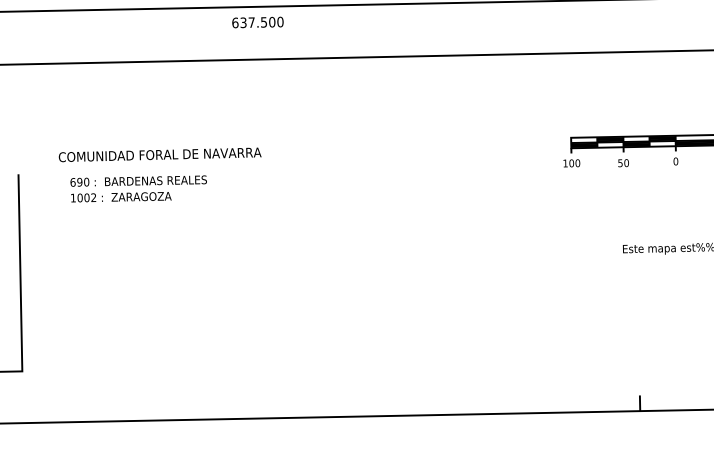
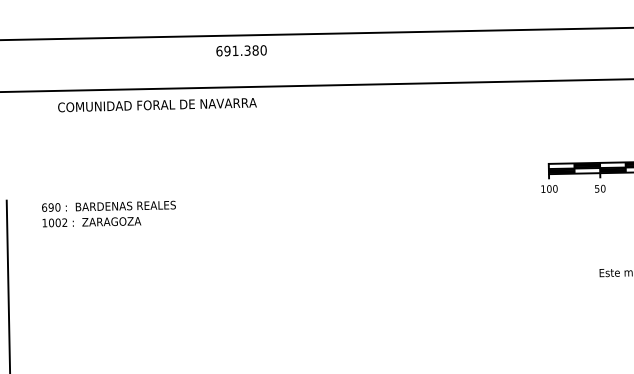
text: (257, 22) -> (241, 50), 637.500 -> 691.380
text: (159, 154) -> (156, 104), moved
text: (138, 188) -> (108, 213), moved

